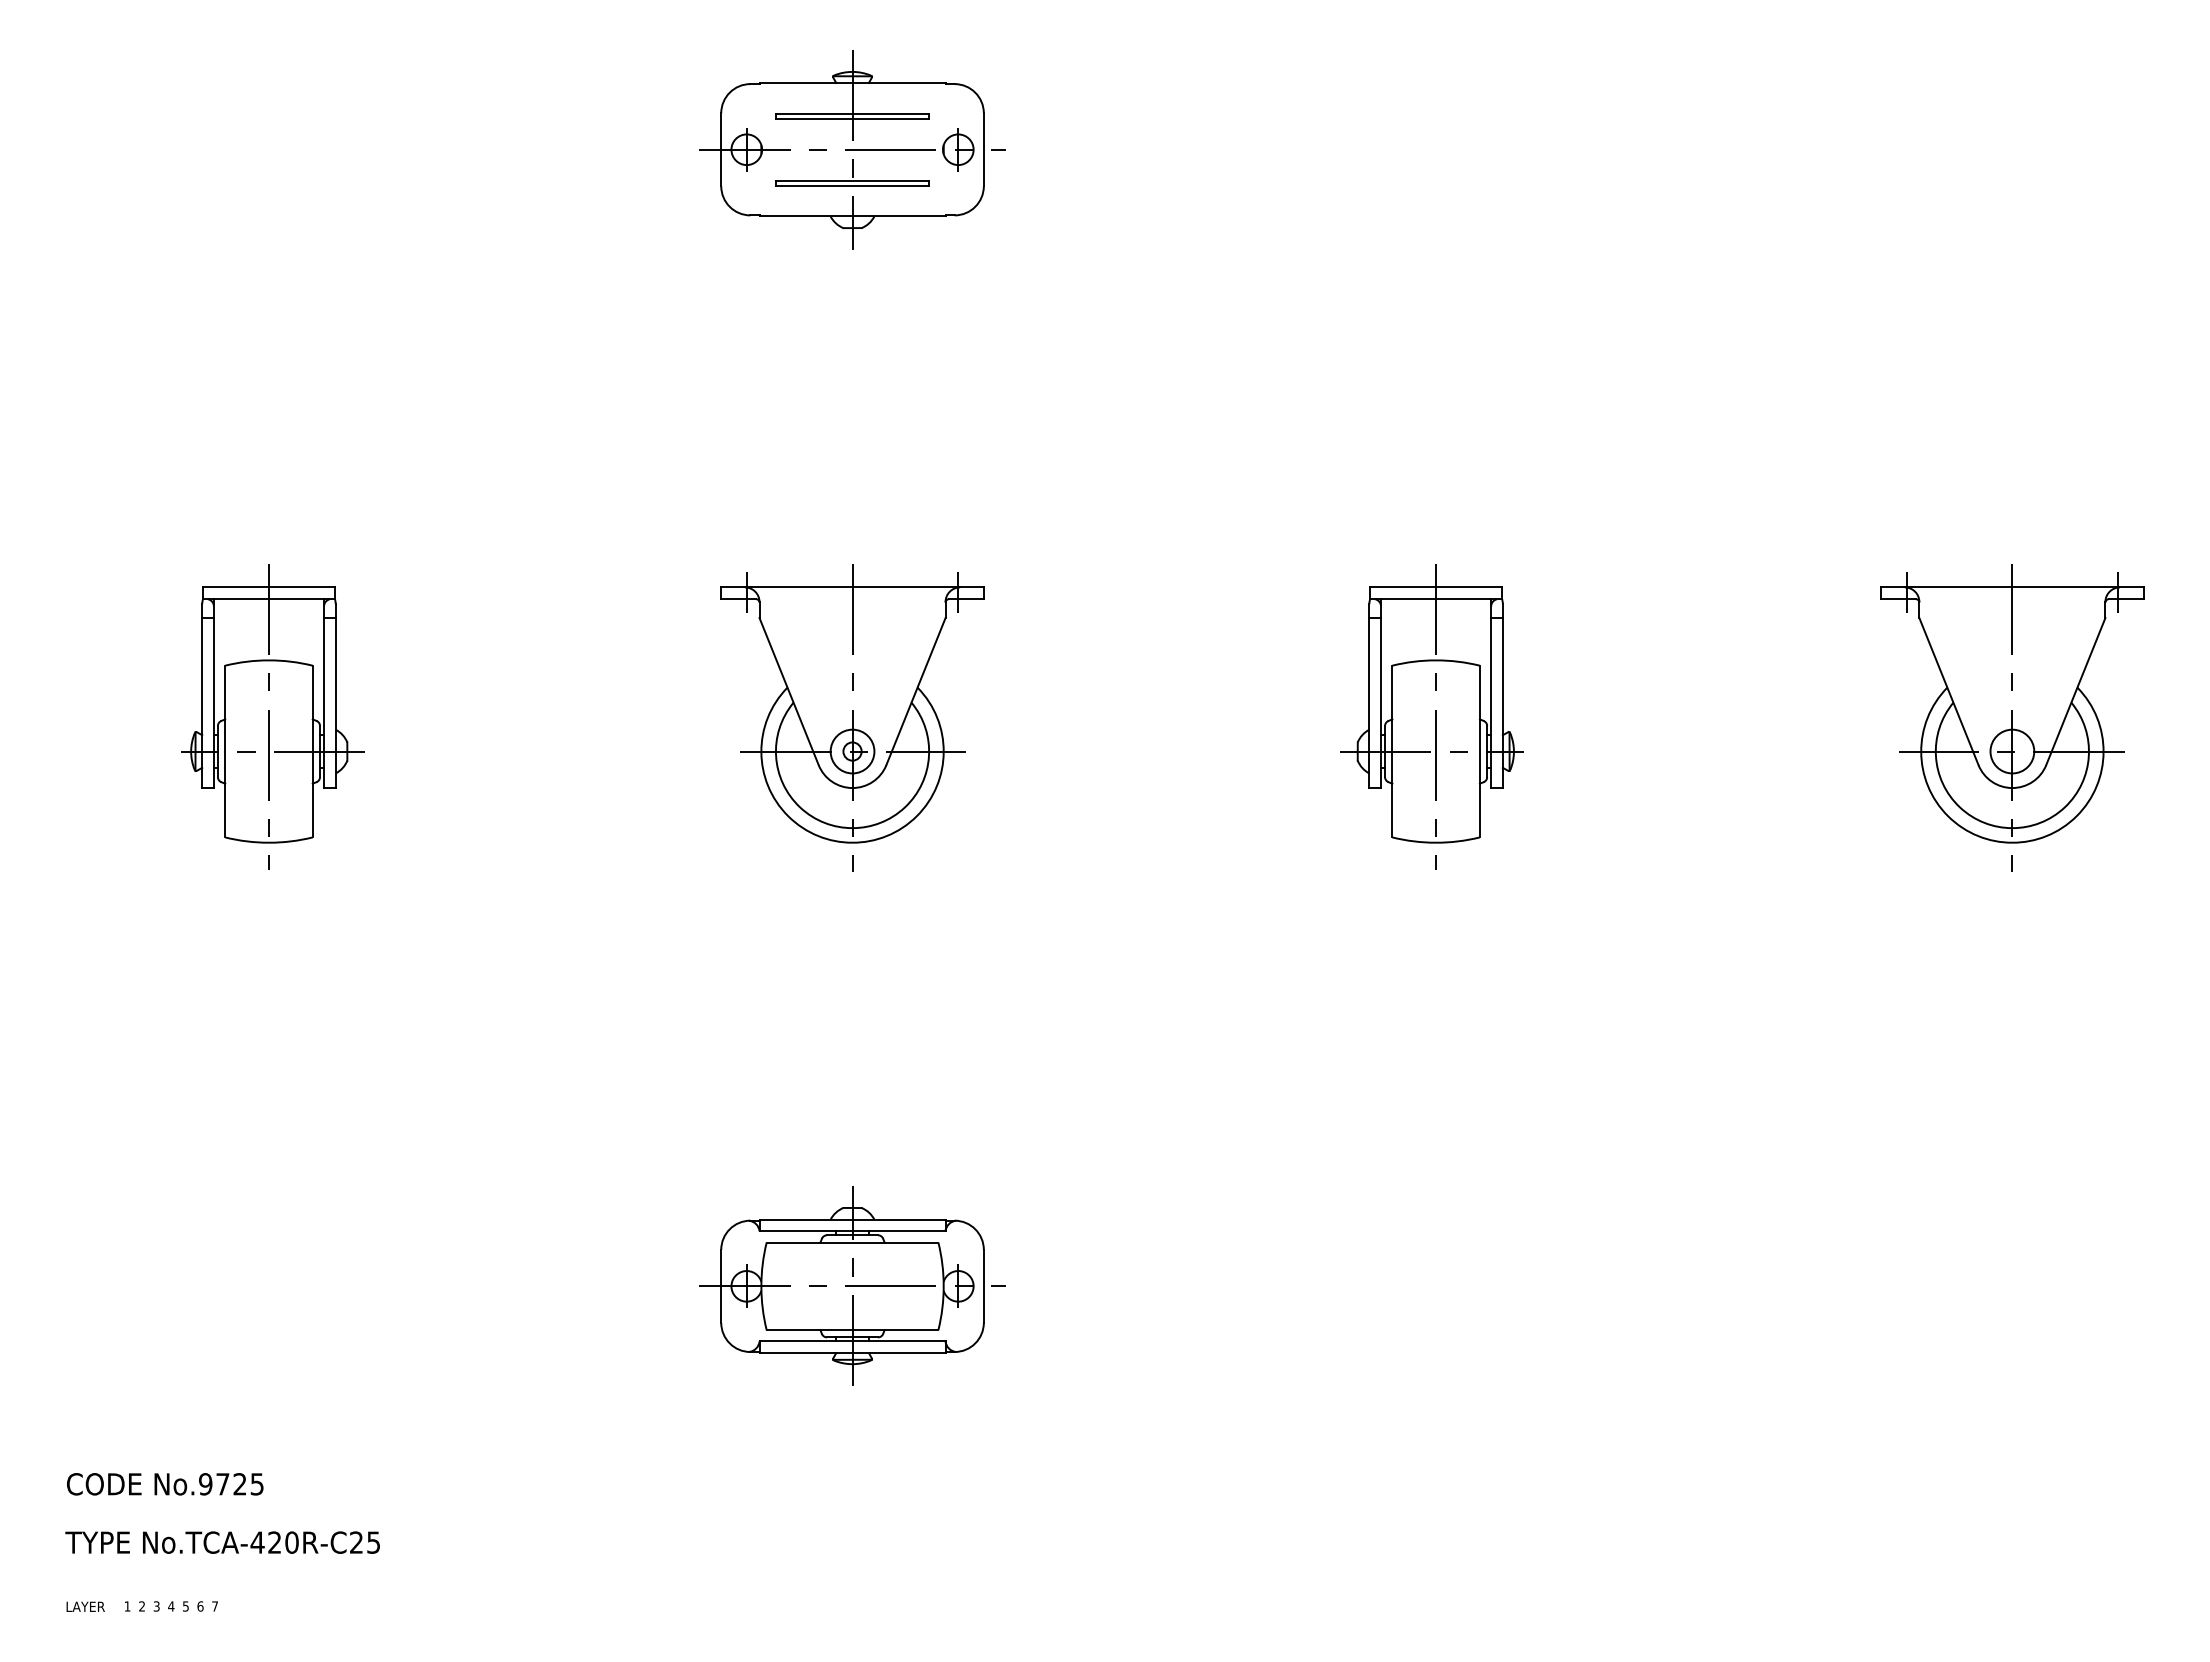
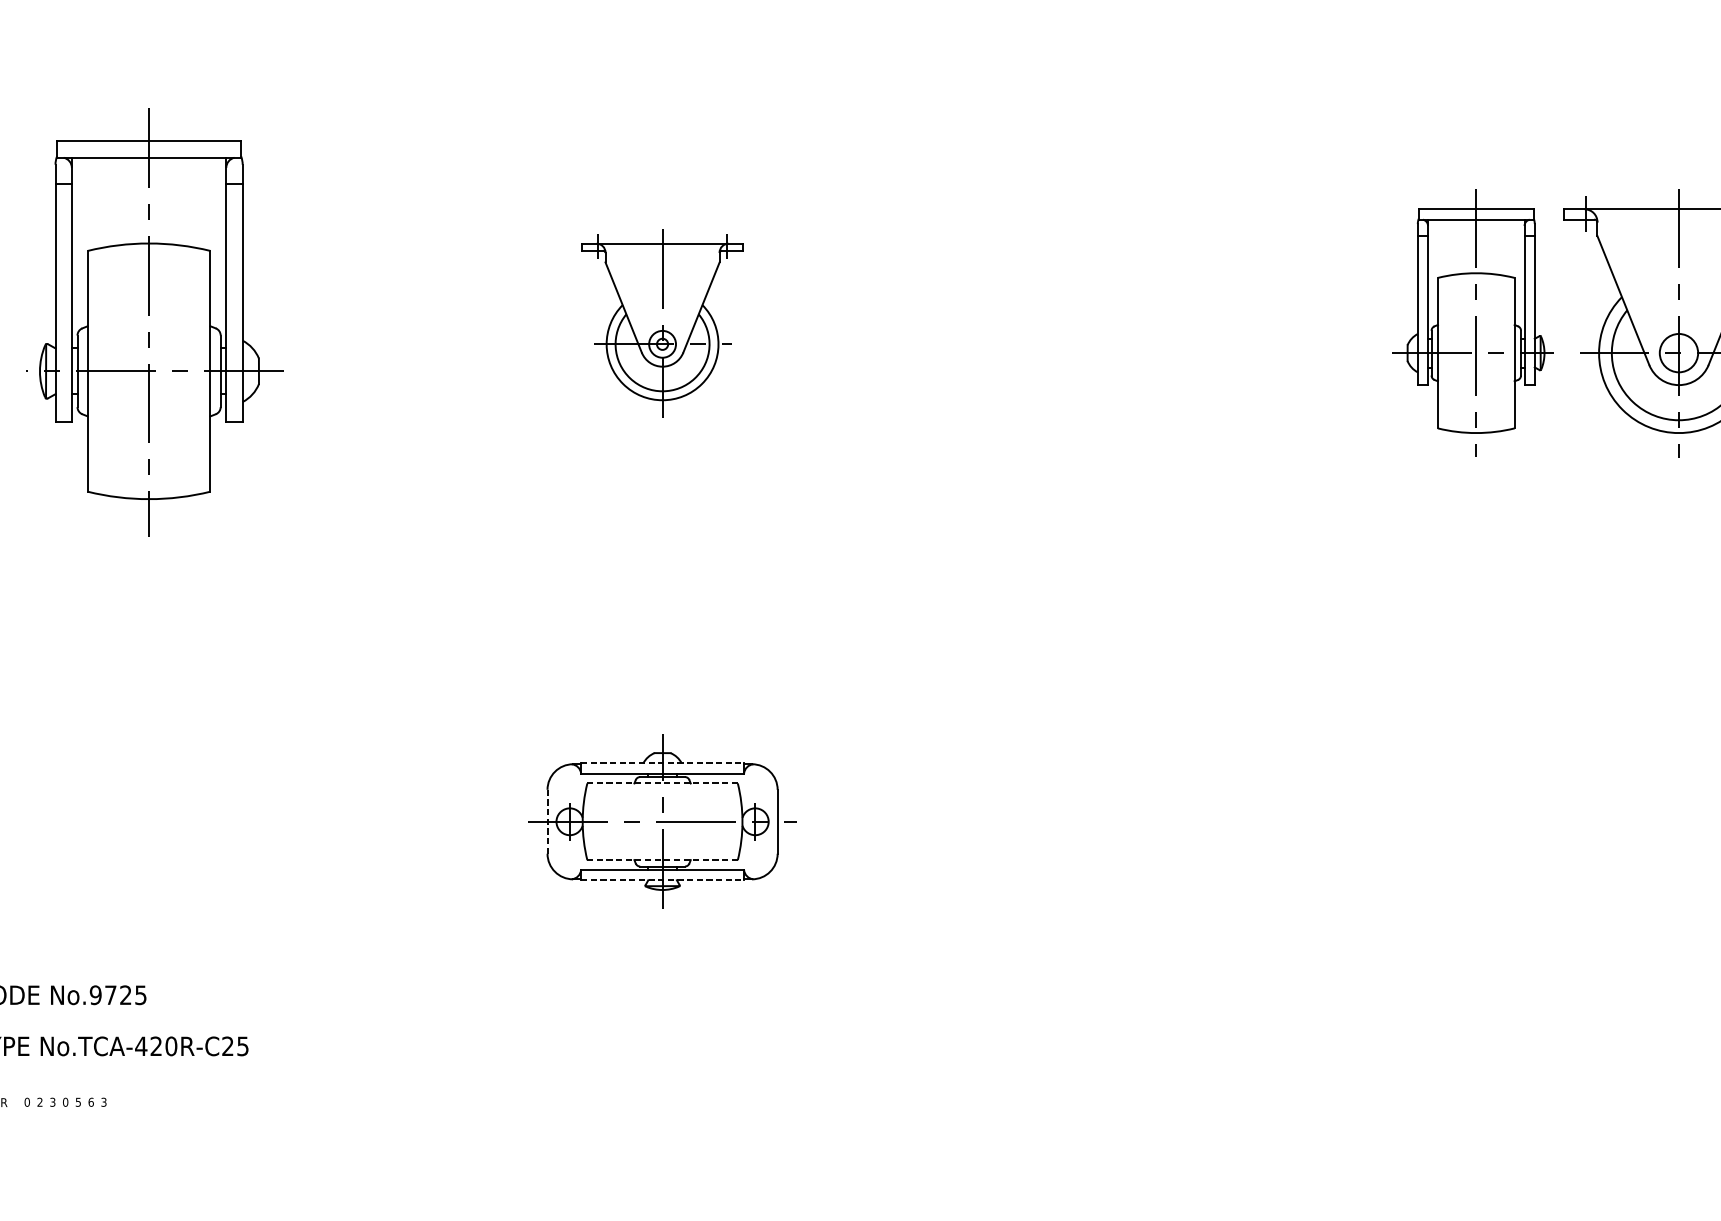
part: (272, 716) -> (154, 322), size x1.6
part: (1431, 716) -> (1472, 322), moved
part: (852, 717) -> (662, 323), size x0.7
line: (853, 1219) -> (663, 763), solid -> dashed
line: (852, 1242) -> (662, 783), solid -> dashed
line: (721, 1286) -> (547, 821), solid -> dashed
line: (852, 1330) -> (662, 860), solid -> dashed
line: (853, 1353) -> (663, 880), solid -> dashed
text: (127, 1606) -> (27, 1102), 1 -> 0
text: (171, 1606) -> (65, 1102), 4 -> 0
text: (215, 1606) -> (104, 1102), 7 -> 3

